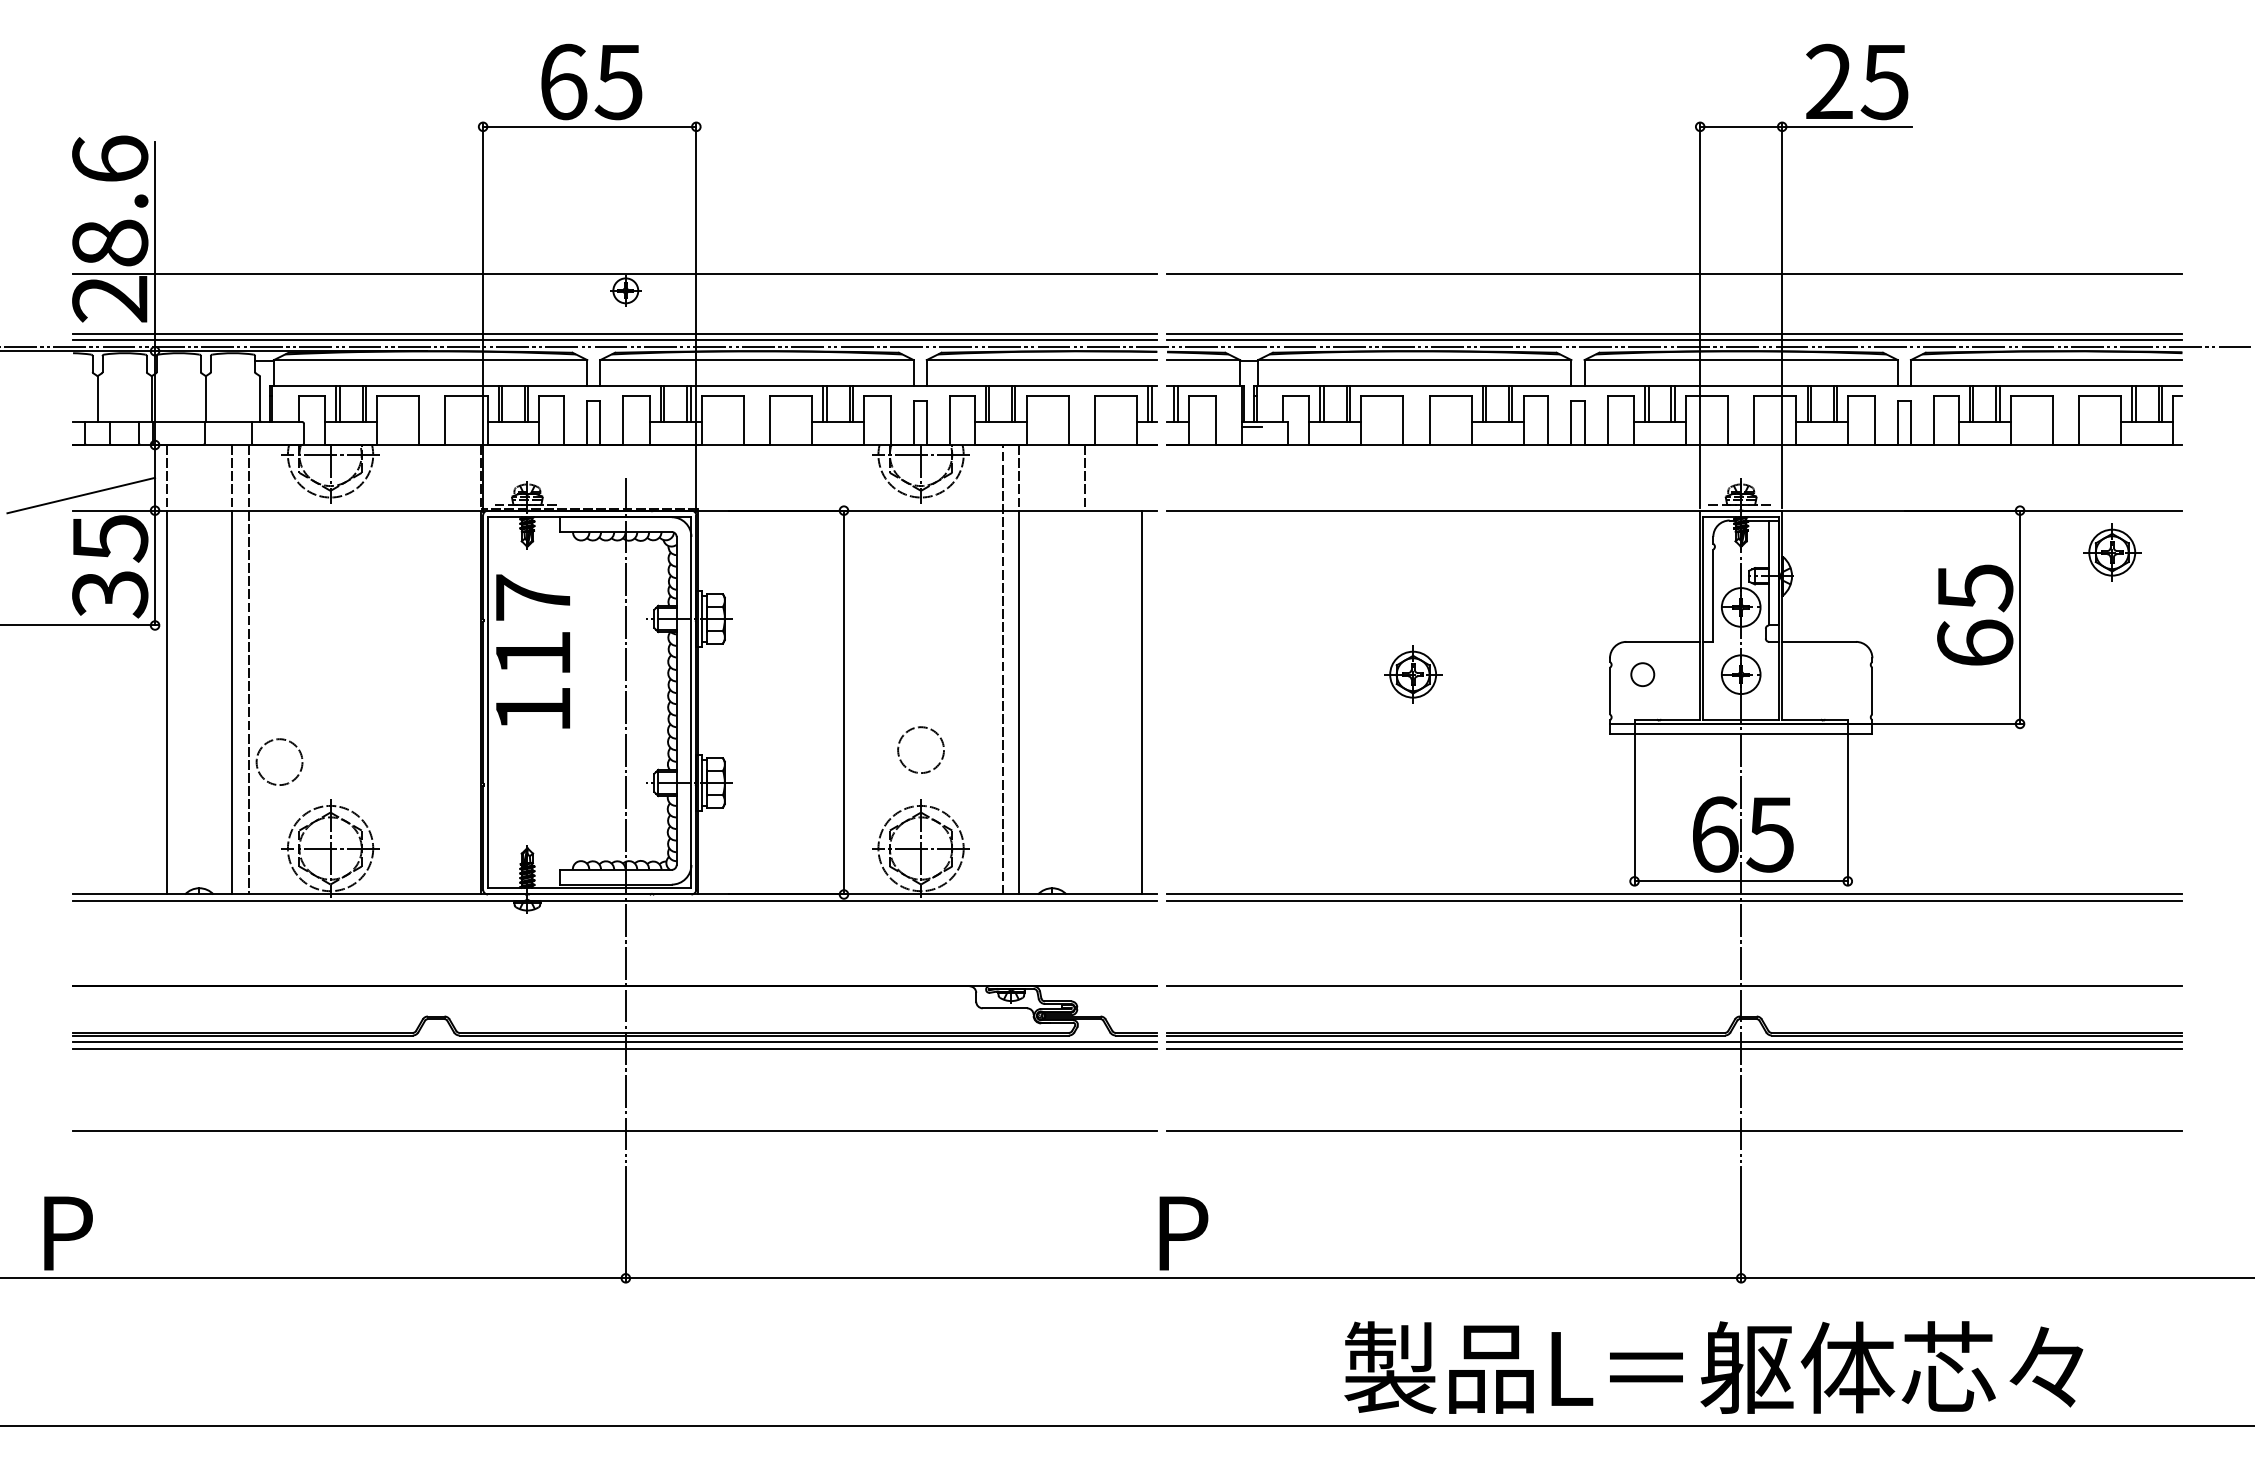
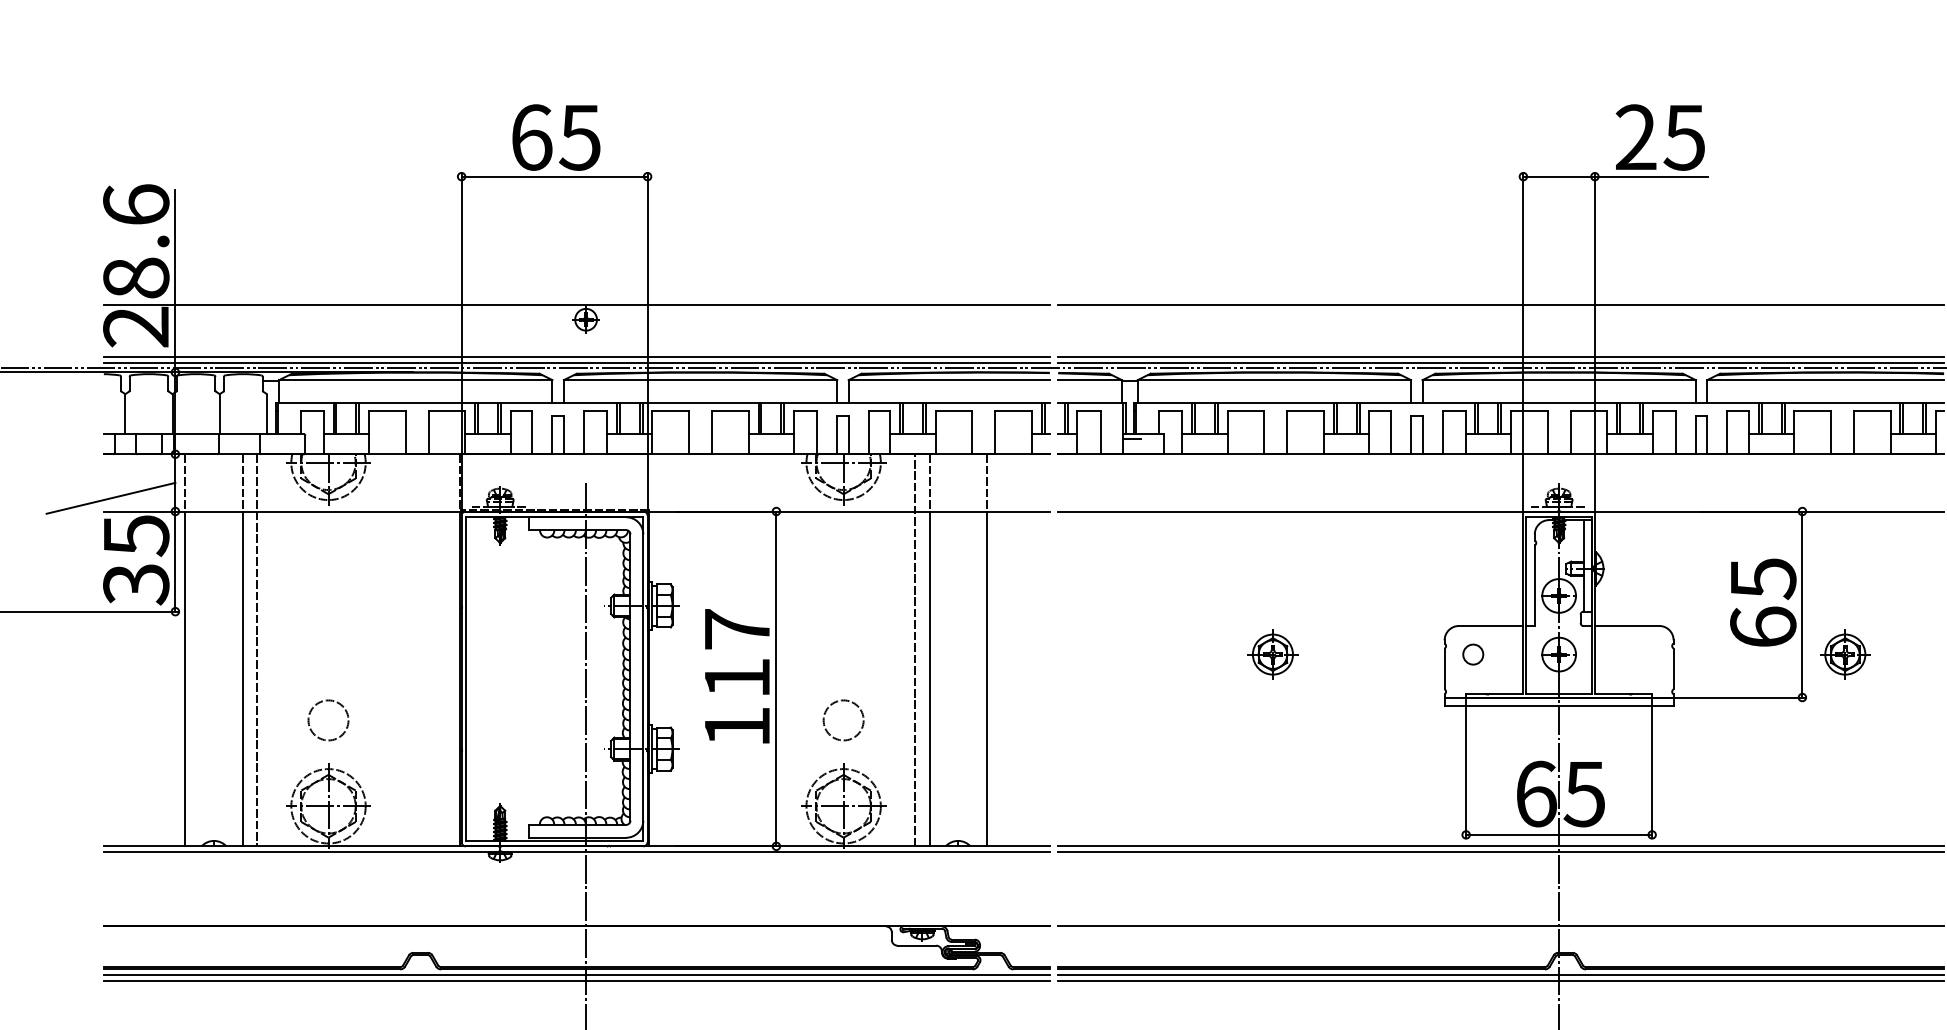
part: (2112, 552) -> (1845, 654), moved
text: (532, 651) -> (736, 676), moved
line: (1142, 702) -> (987, 678), moved
circle: (279, 761) -> (328, 719), moved

